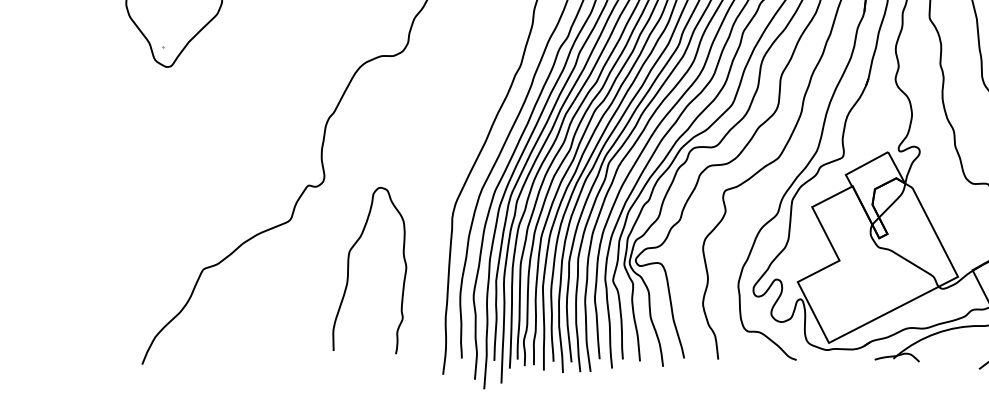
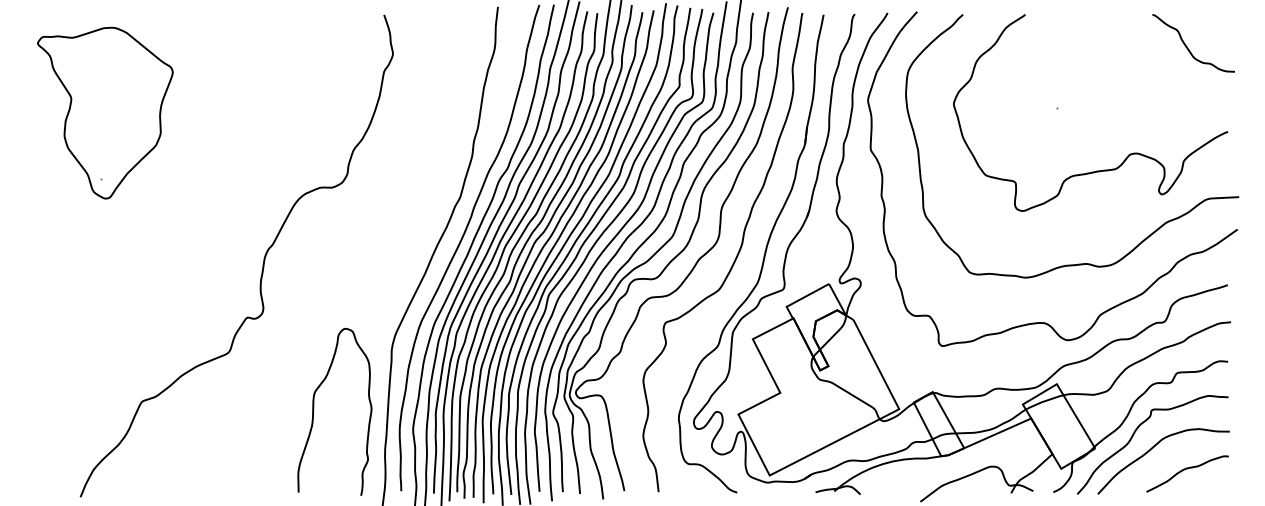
curve: (349, 269) -> (314, 410), moved

